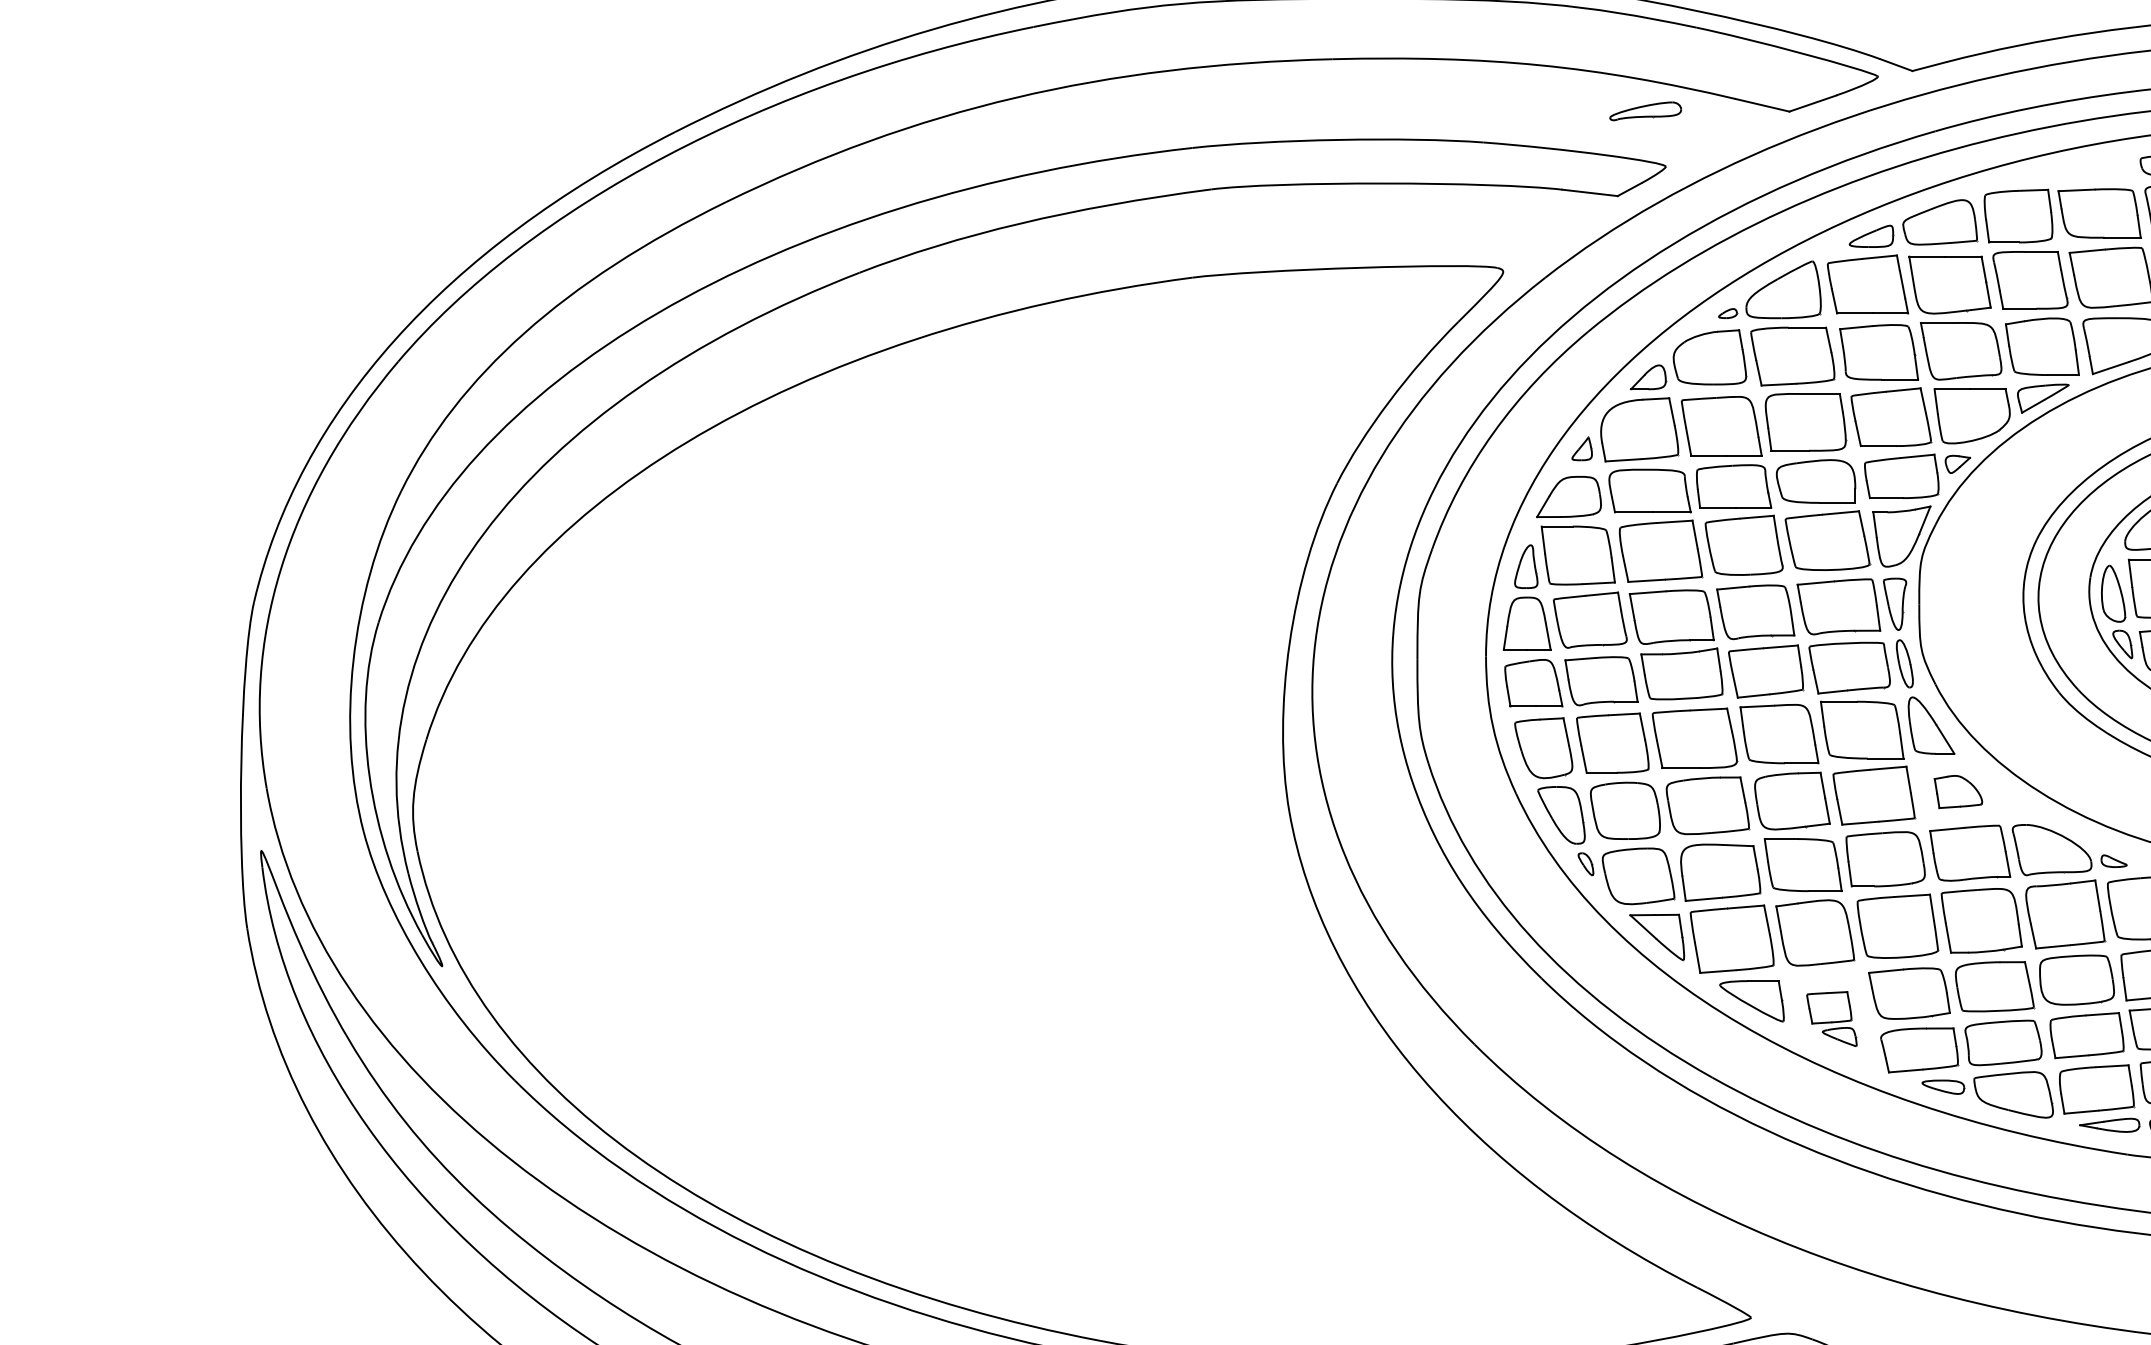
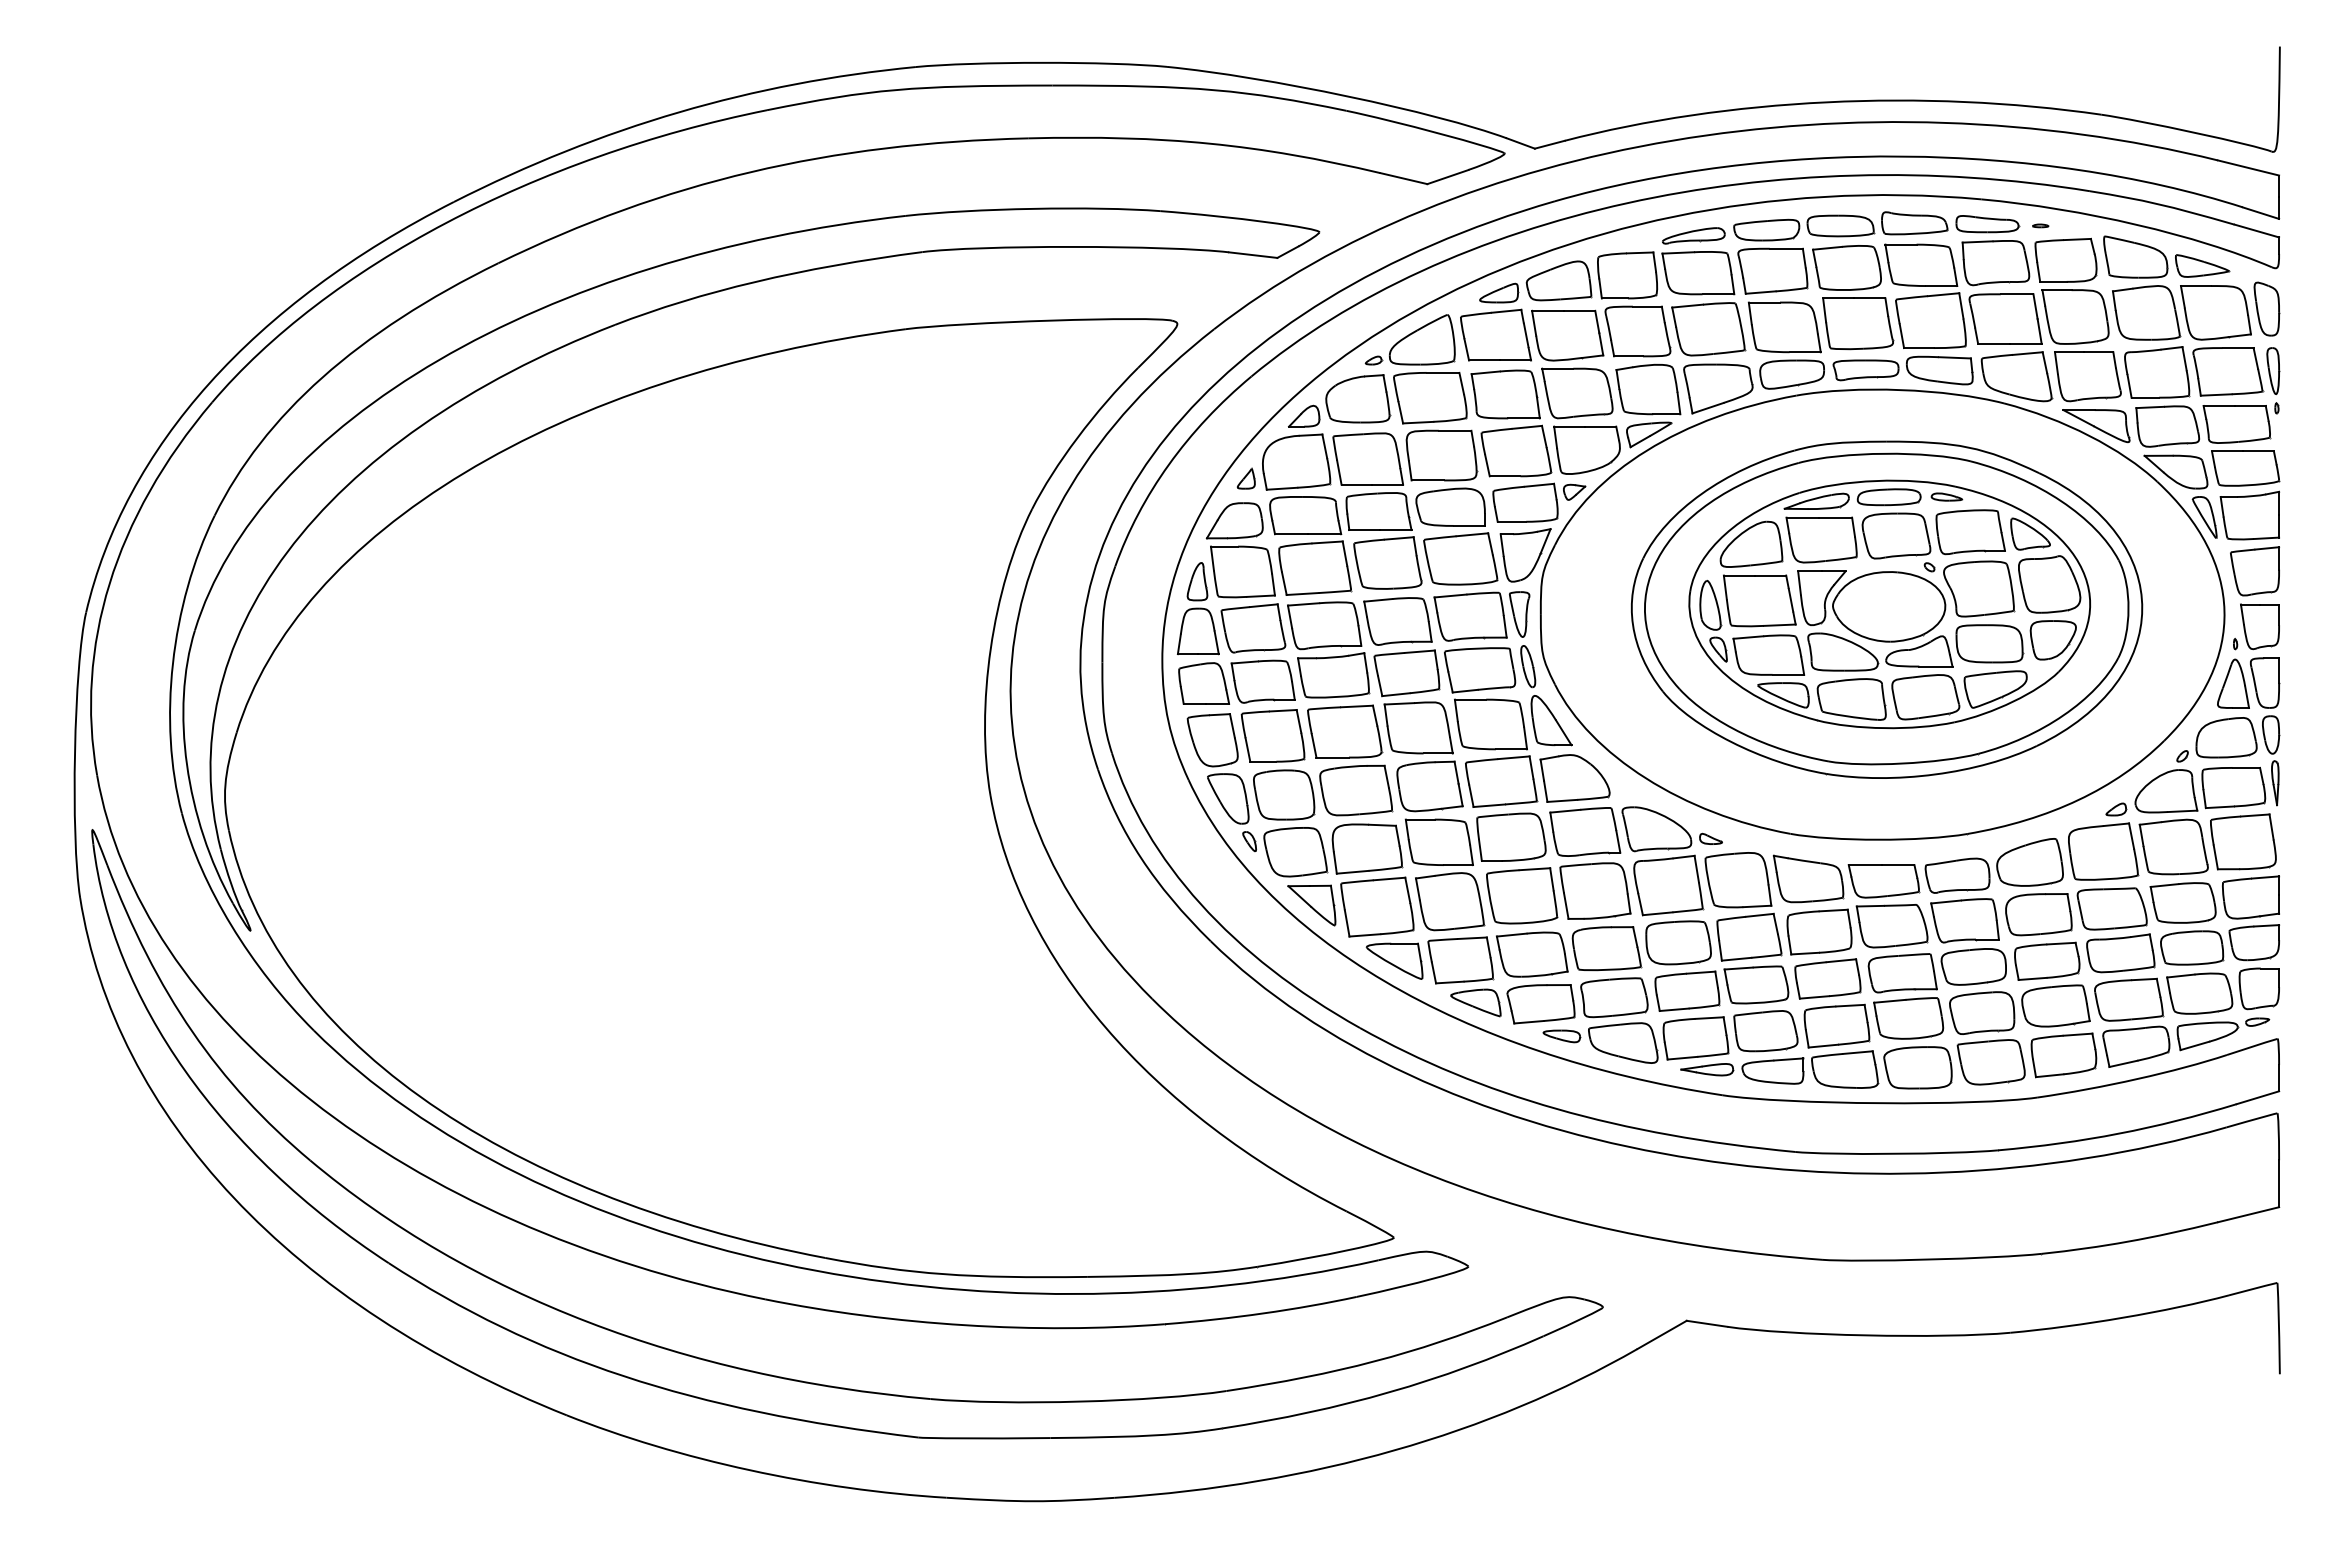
part: (1645, 110) -> (1693, 235), moved
part: (1957, 791) -> (1574, 778), size x1.67
part: (1831, 1018) -> (1464, 976), size x1.67

